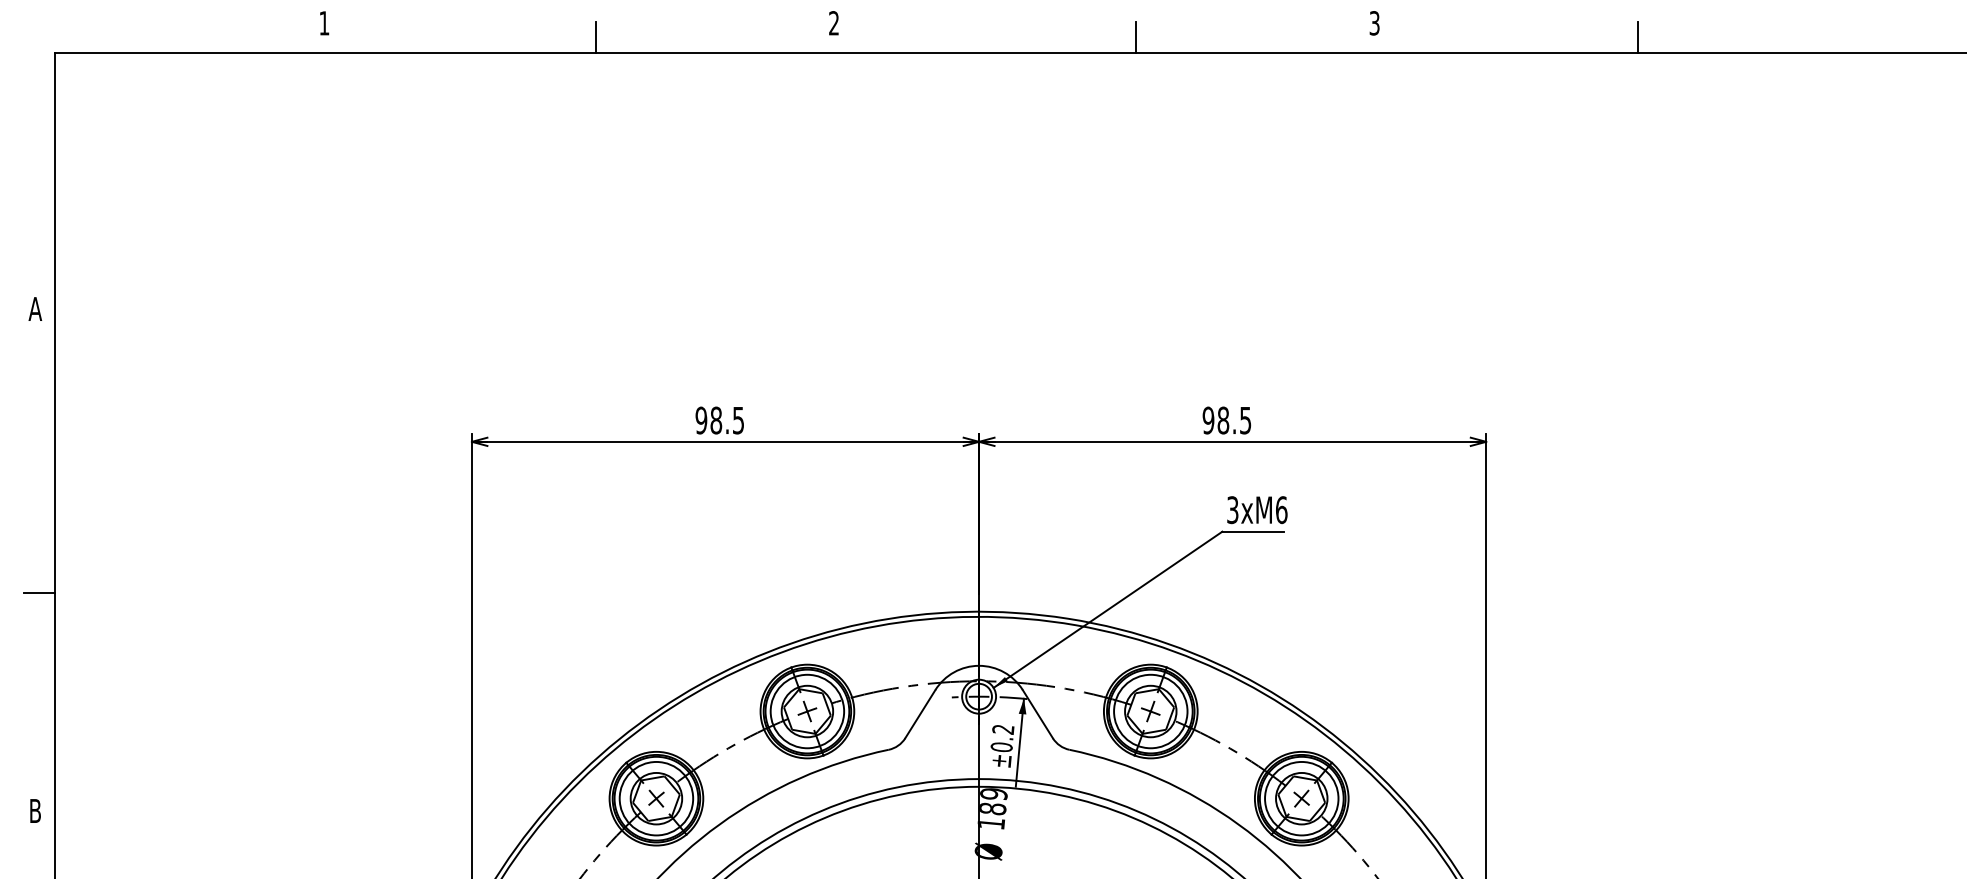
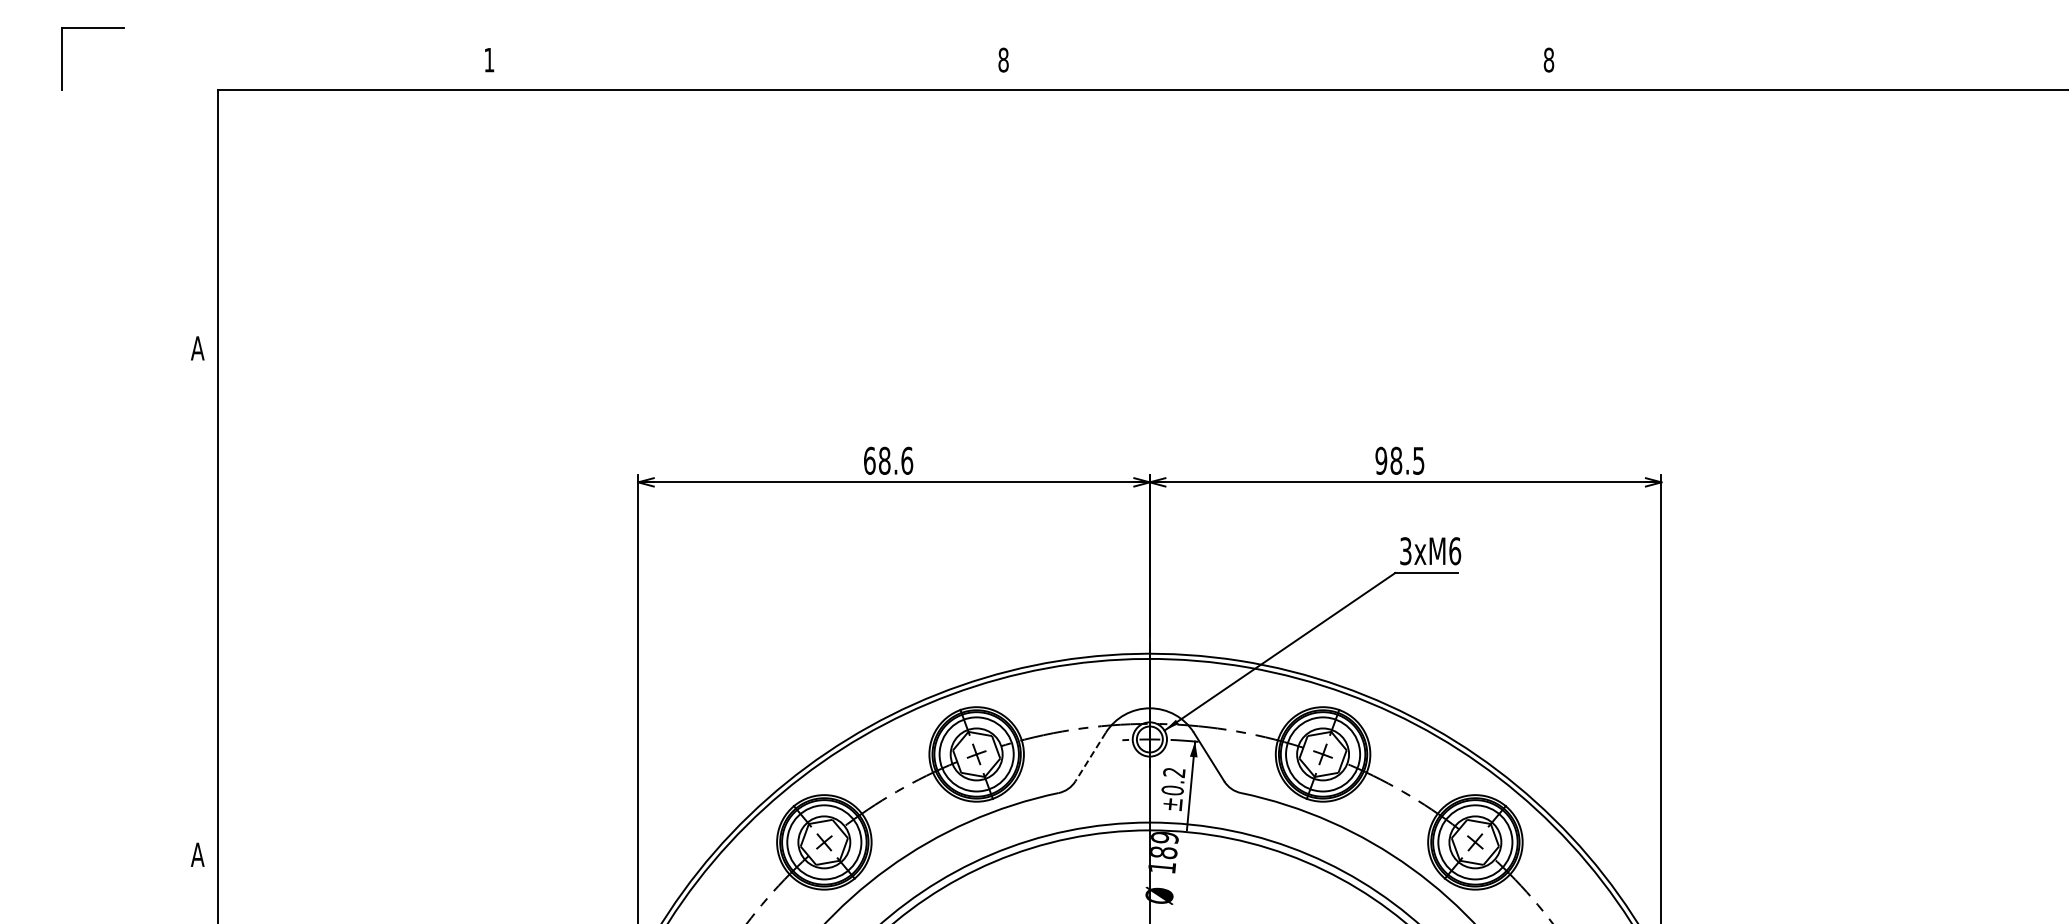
text: (834, 22) -> (1003, 59), 2 -> 8
text: (1374, 22) -> (1548, 59), 3 -> 8
line: (596, 36) -> (763, 73), removed
line: (1136, 36) -> (1308, 73), removed
line: (1638, 36) -> (1815, 73), removed
text: (720, 420) -> (888, 460), 98.5 -> 68.6
line: (39, 593) -> (201, 635), removed
line: (920, 714) -> (1090, 757), solid -> dashed
text: (35, 810) -> (197, 854), B -> A

